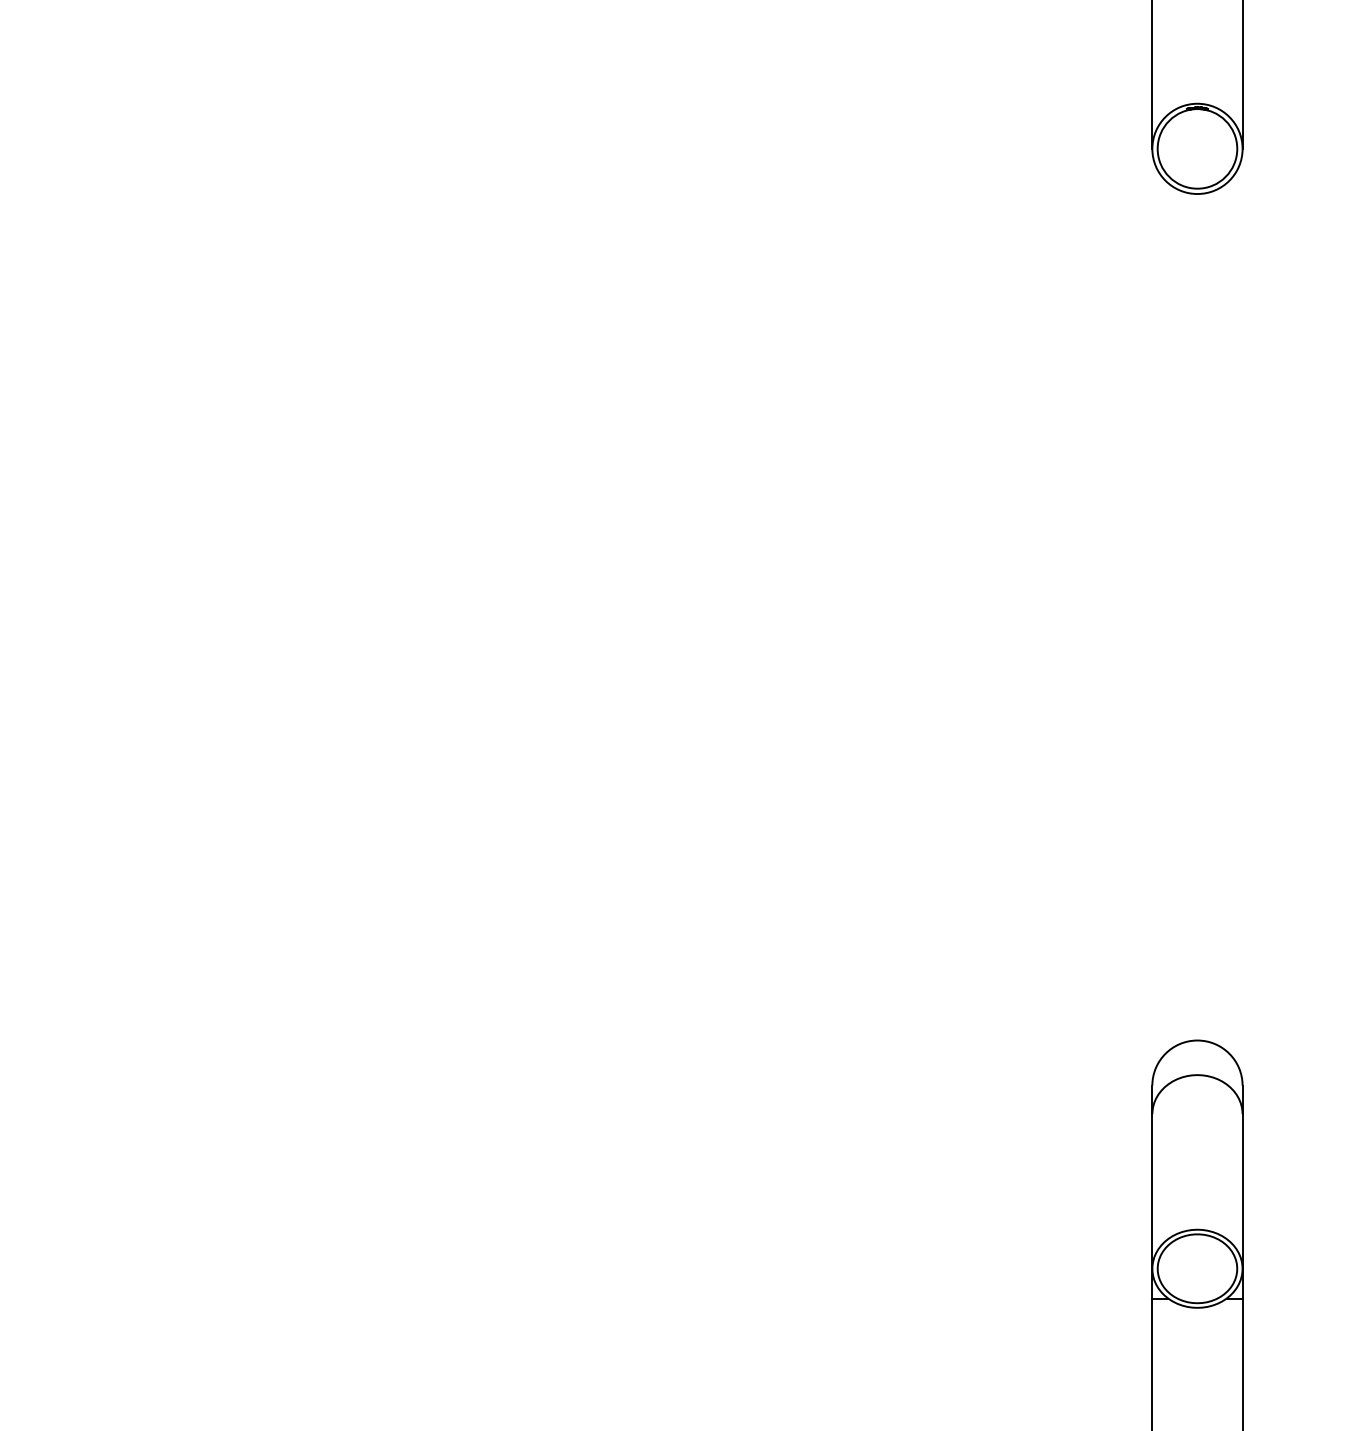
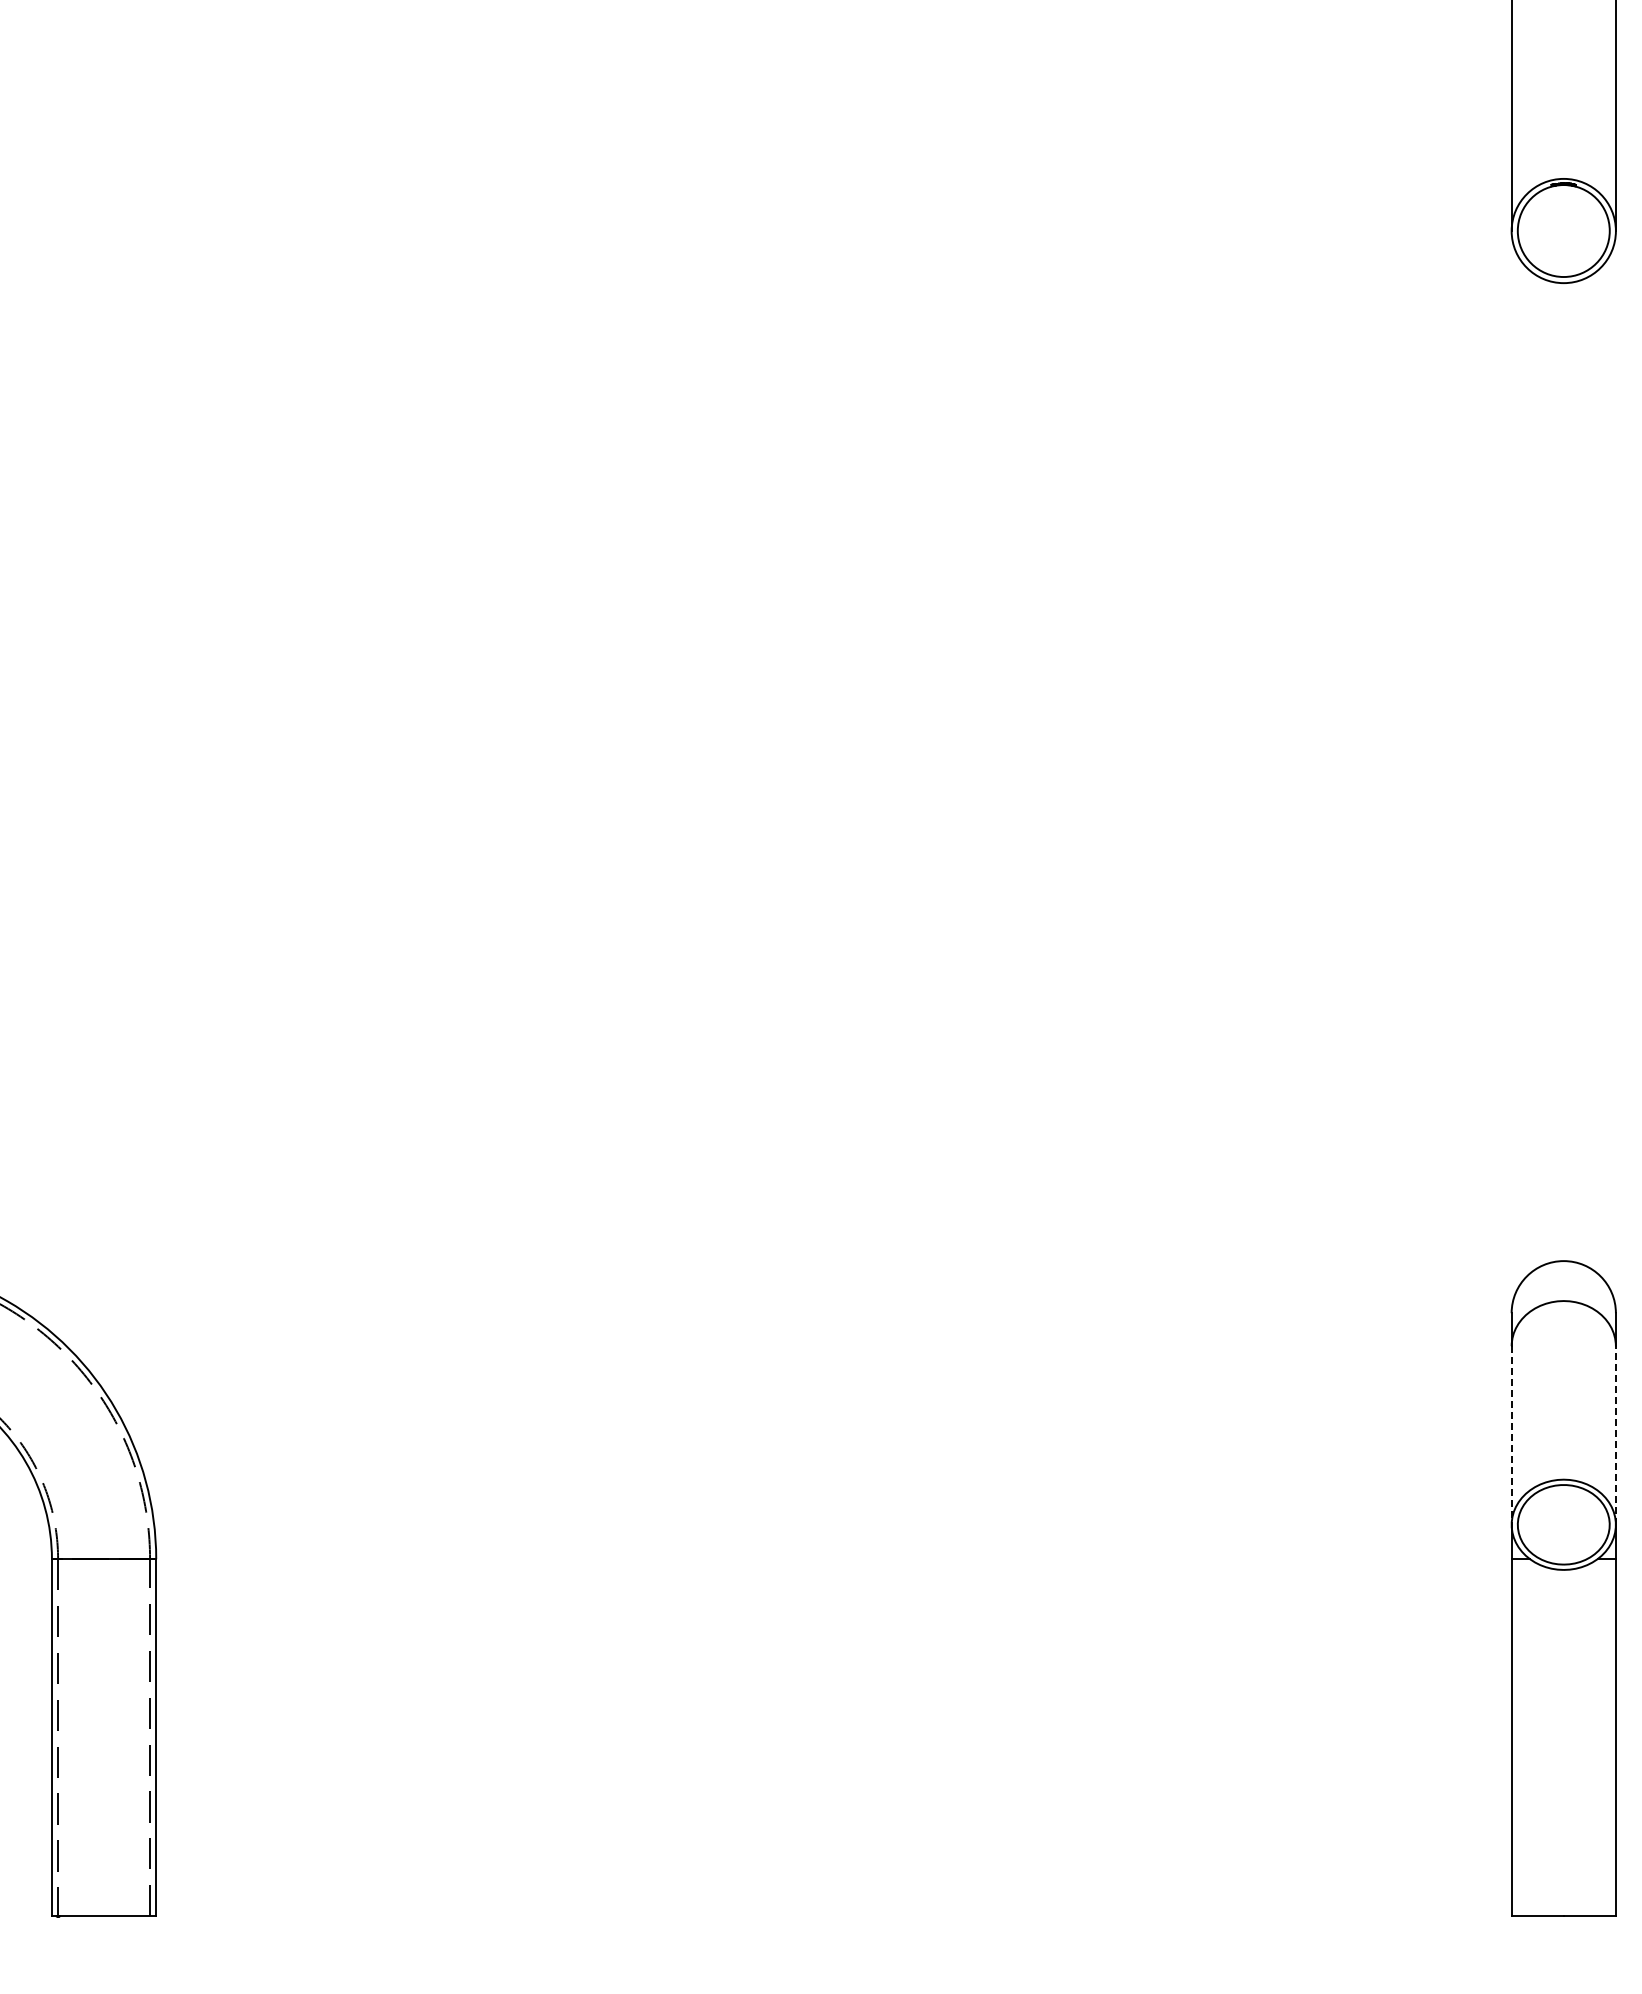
line: (1242, 1191) -> (1615, 1435), solid -> dashed
line: (1152, 1192) -> (1511, 1436), solid -> dashed

